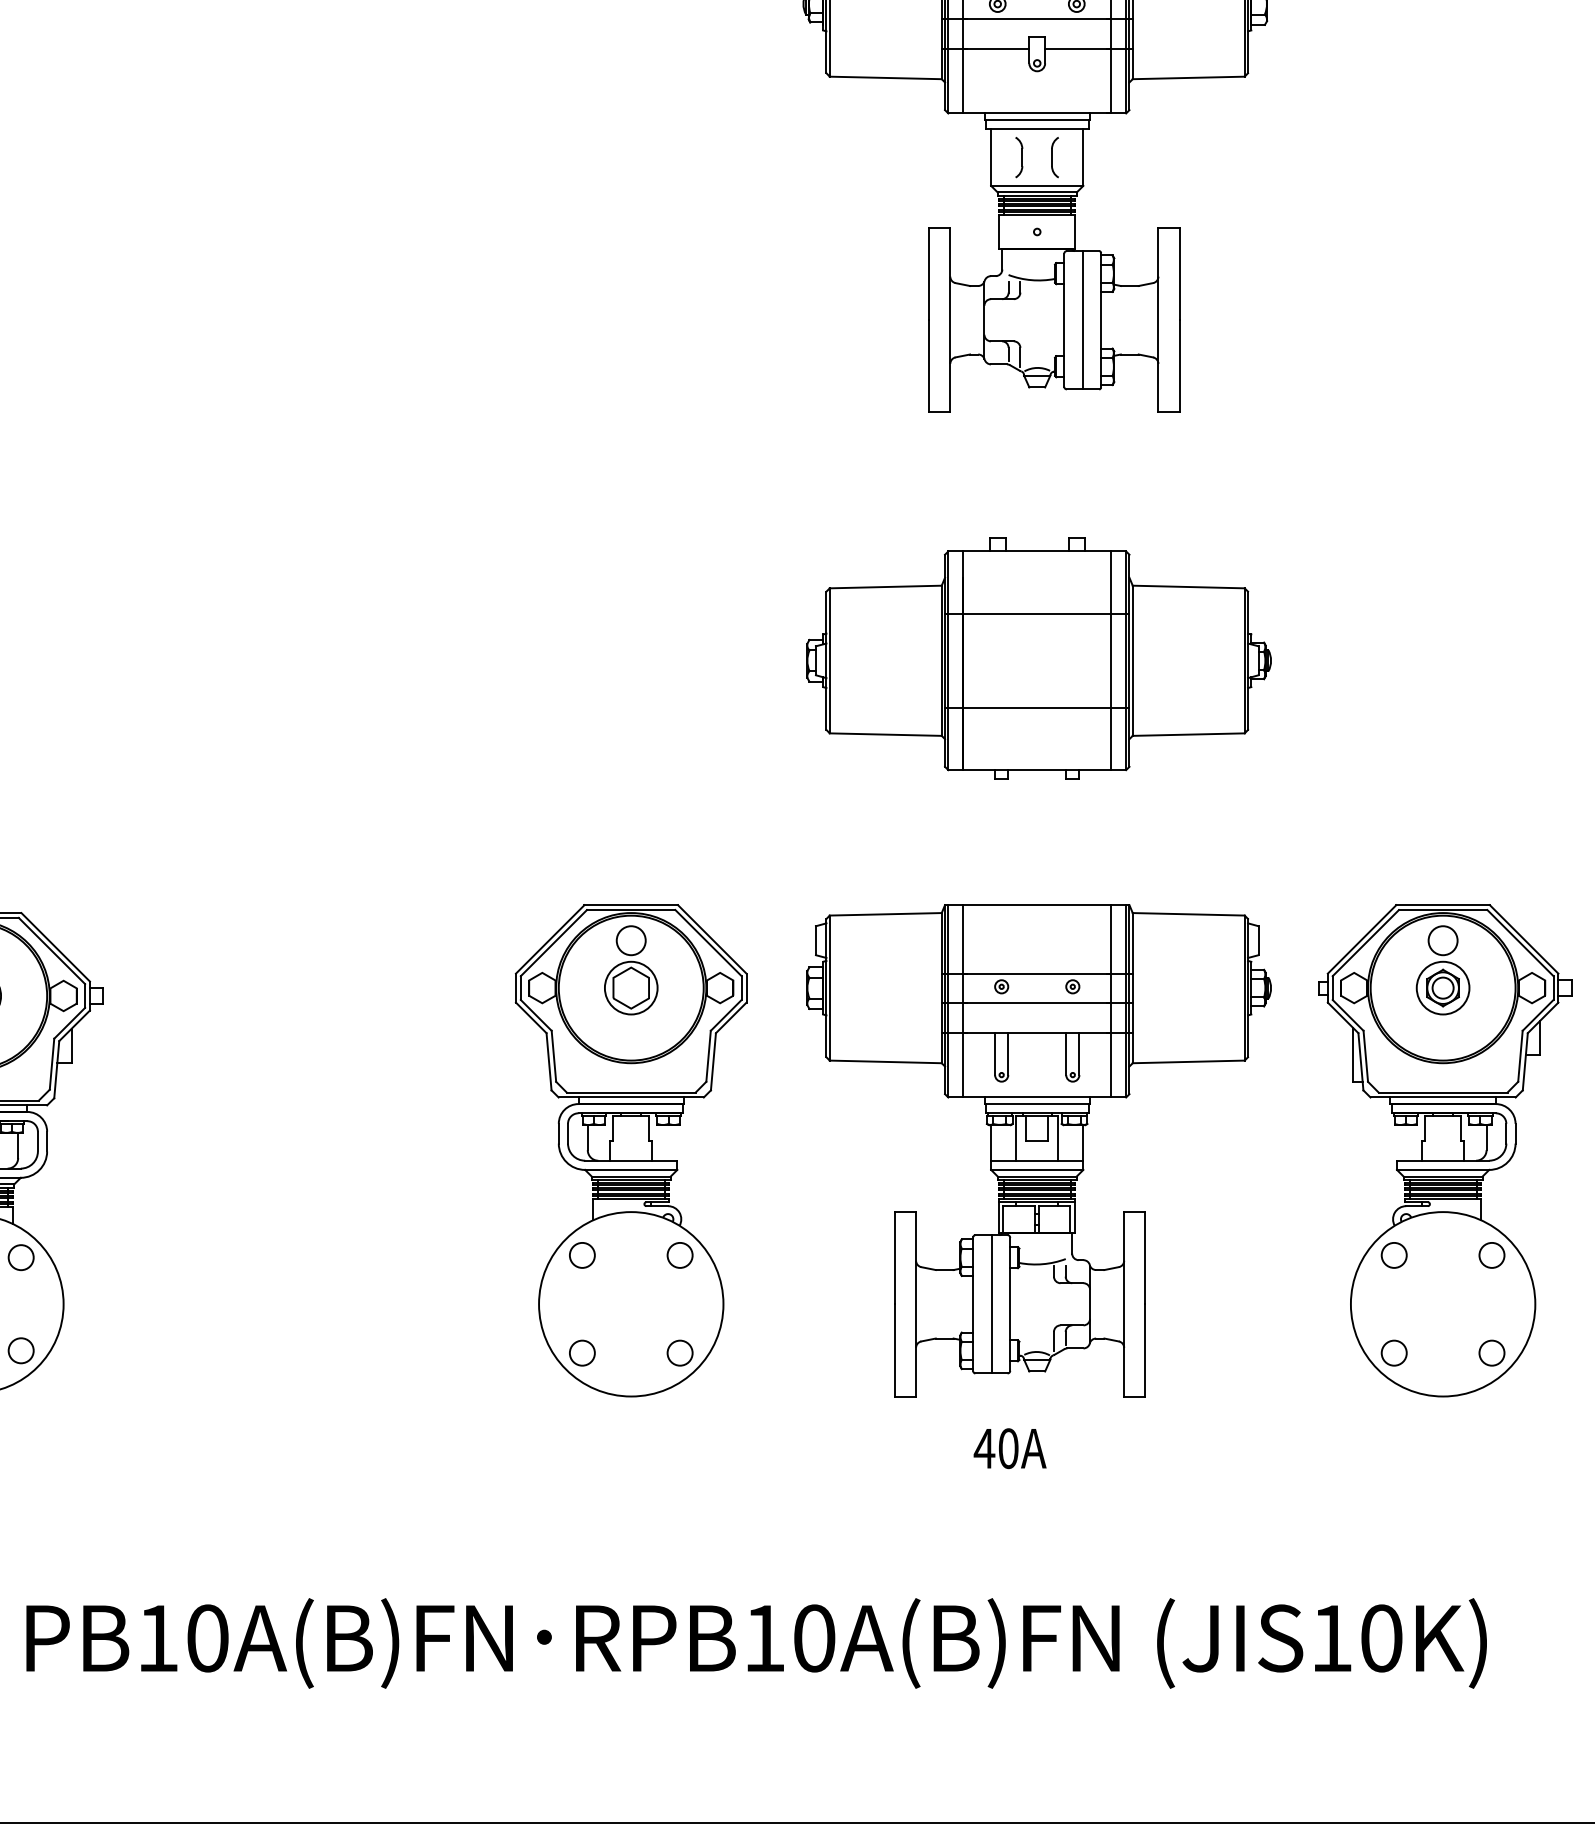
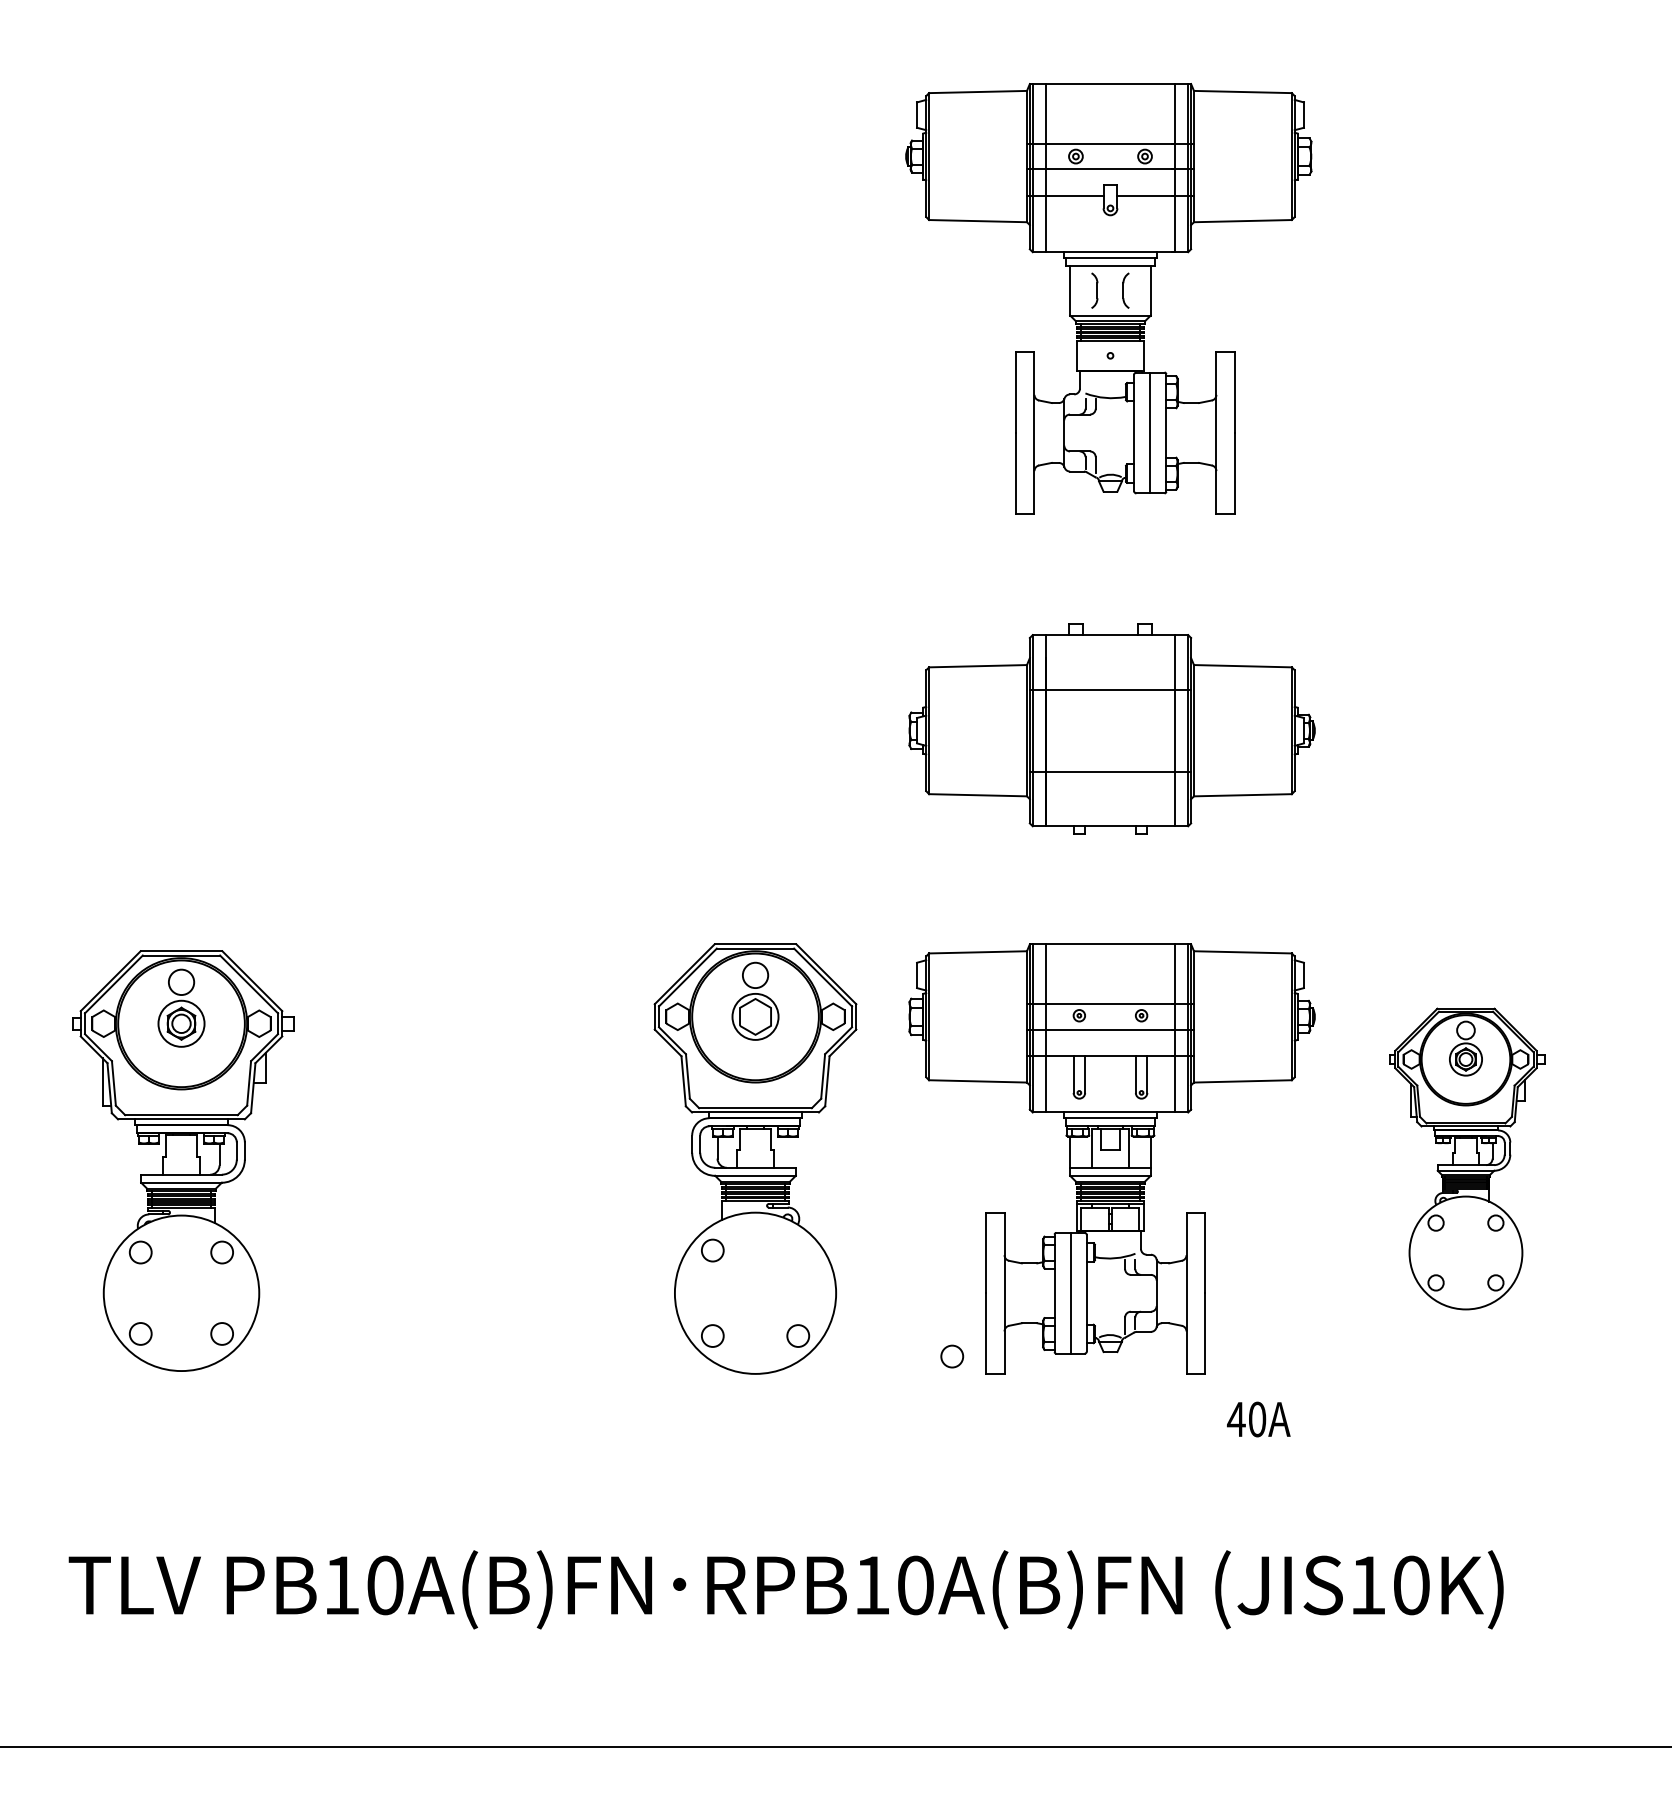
part: (1445, 1150) -> (1467, 1158), size x0.7
circle: (680, 1255) -> (952, 1356), moved
text: (1009, 1448) -> (1258, 1419), moved

